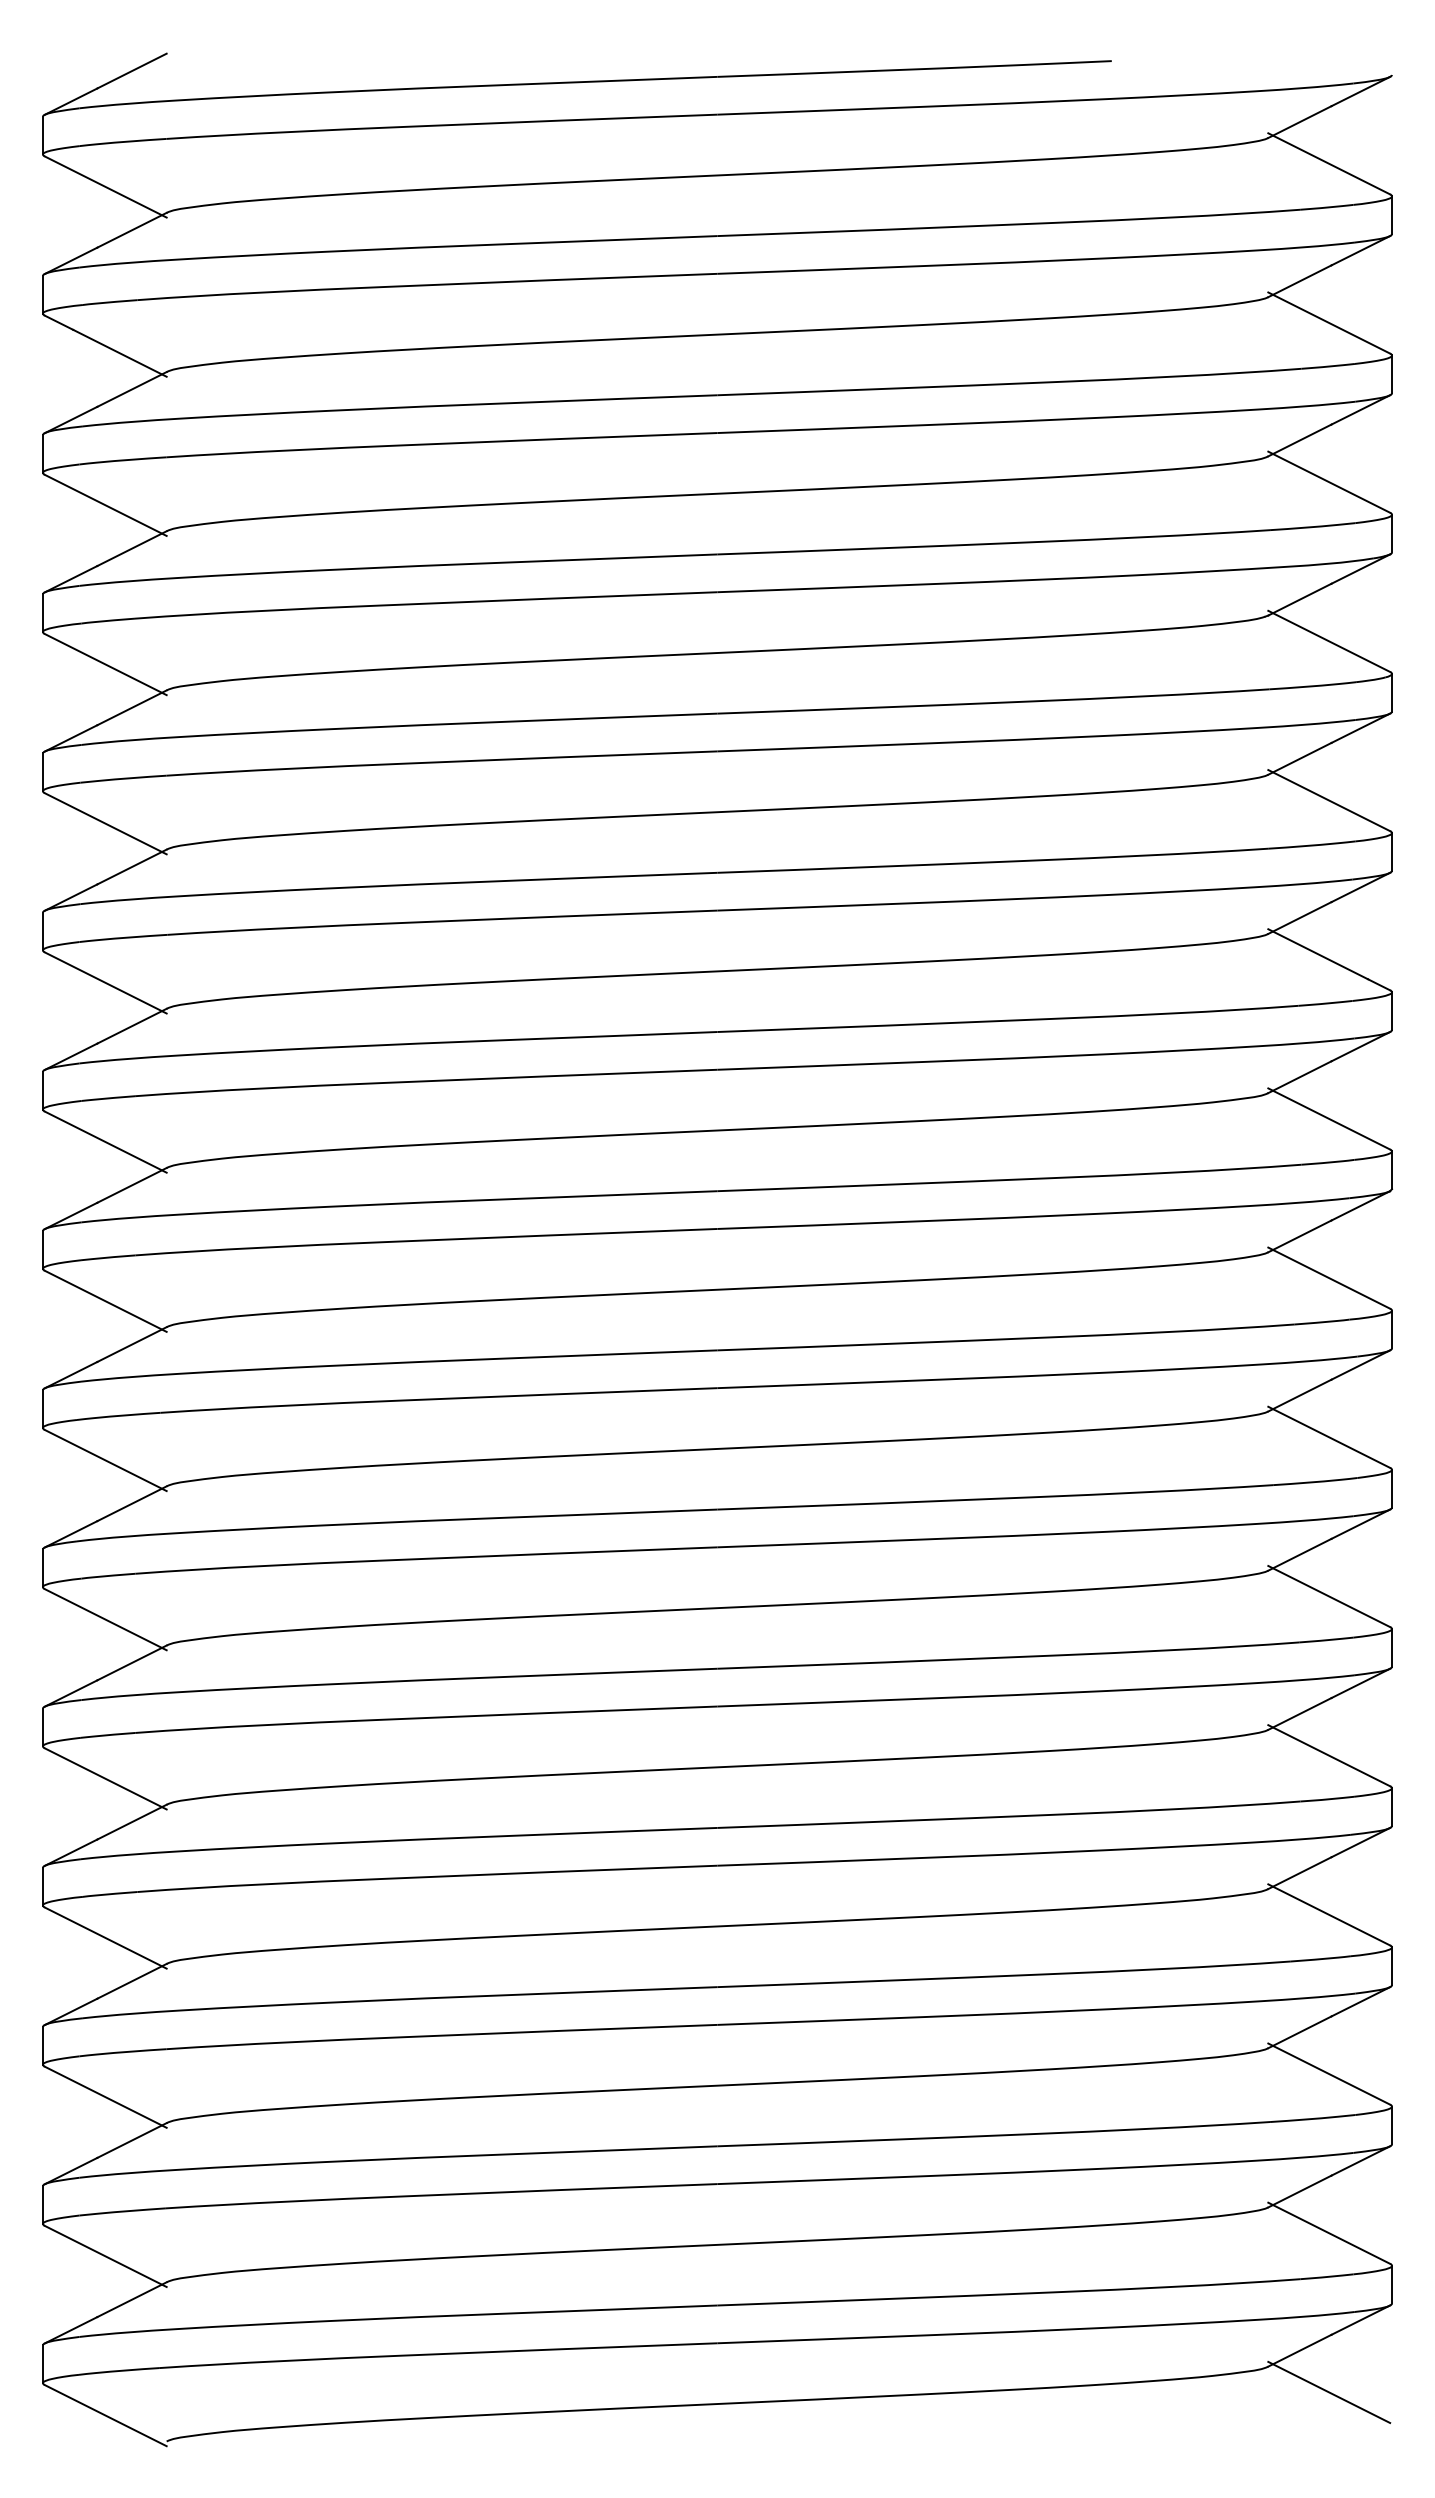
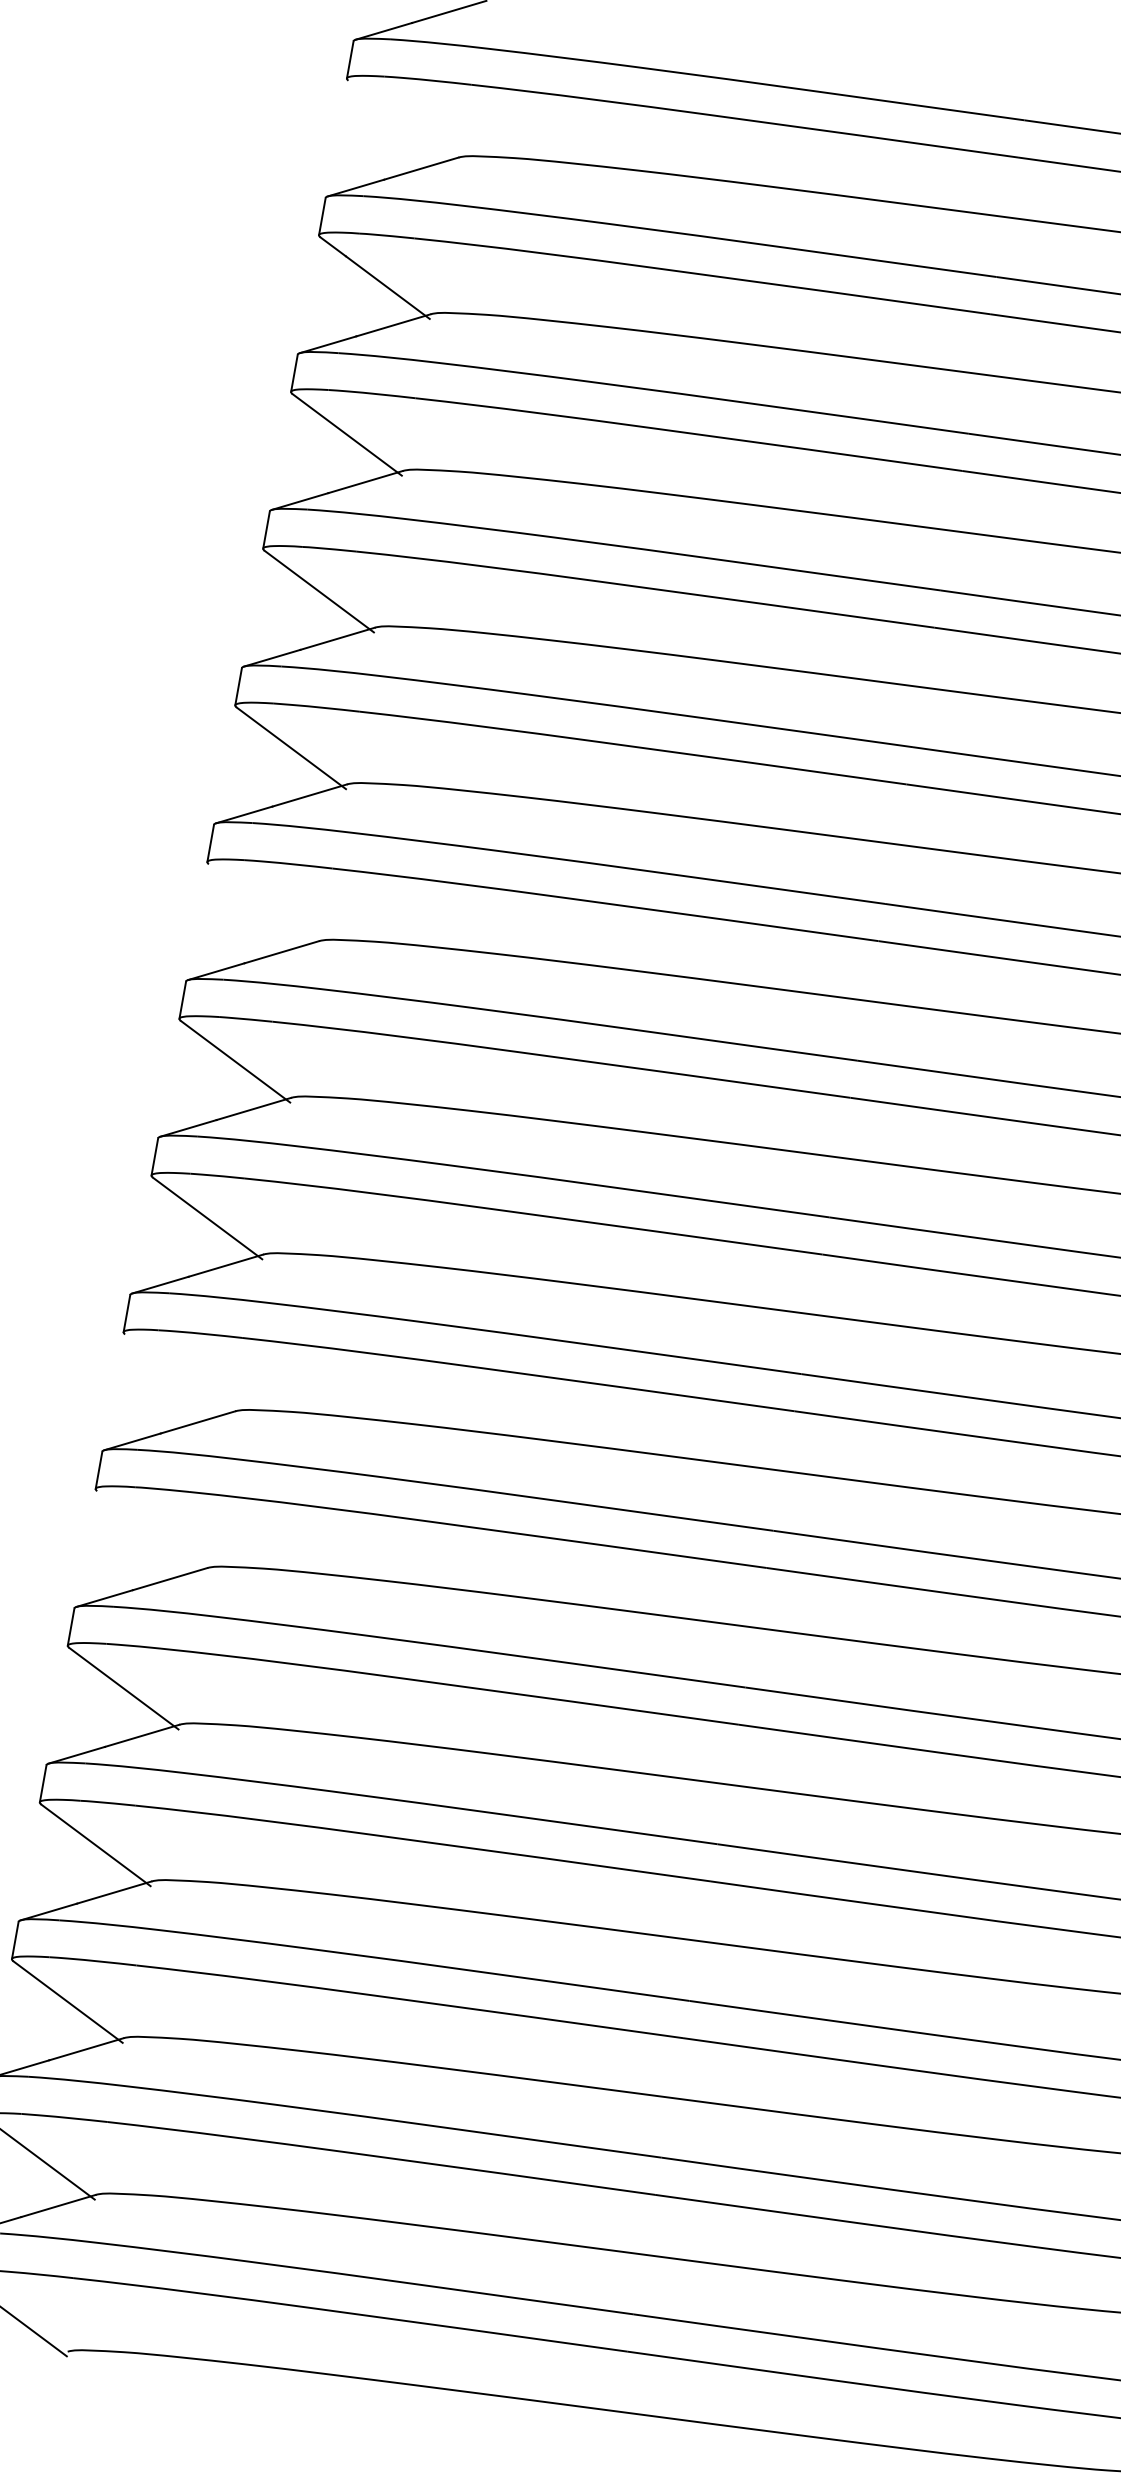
line: (105, 186) -> (402, 120), removed
line: (105, 982) -> (263, 904), removed
line: (105, 1460) -> (179, 1375), removed
line: (105, 1619) -> (151, 1531), removed

